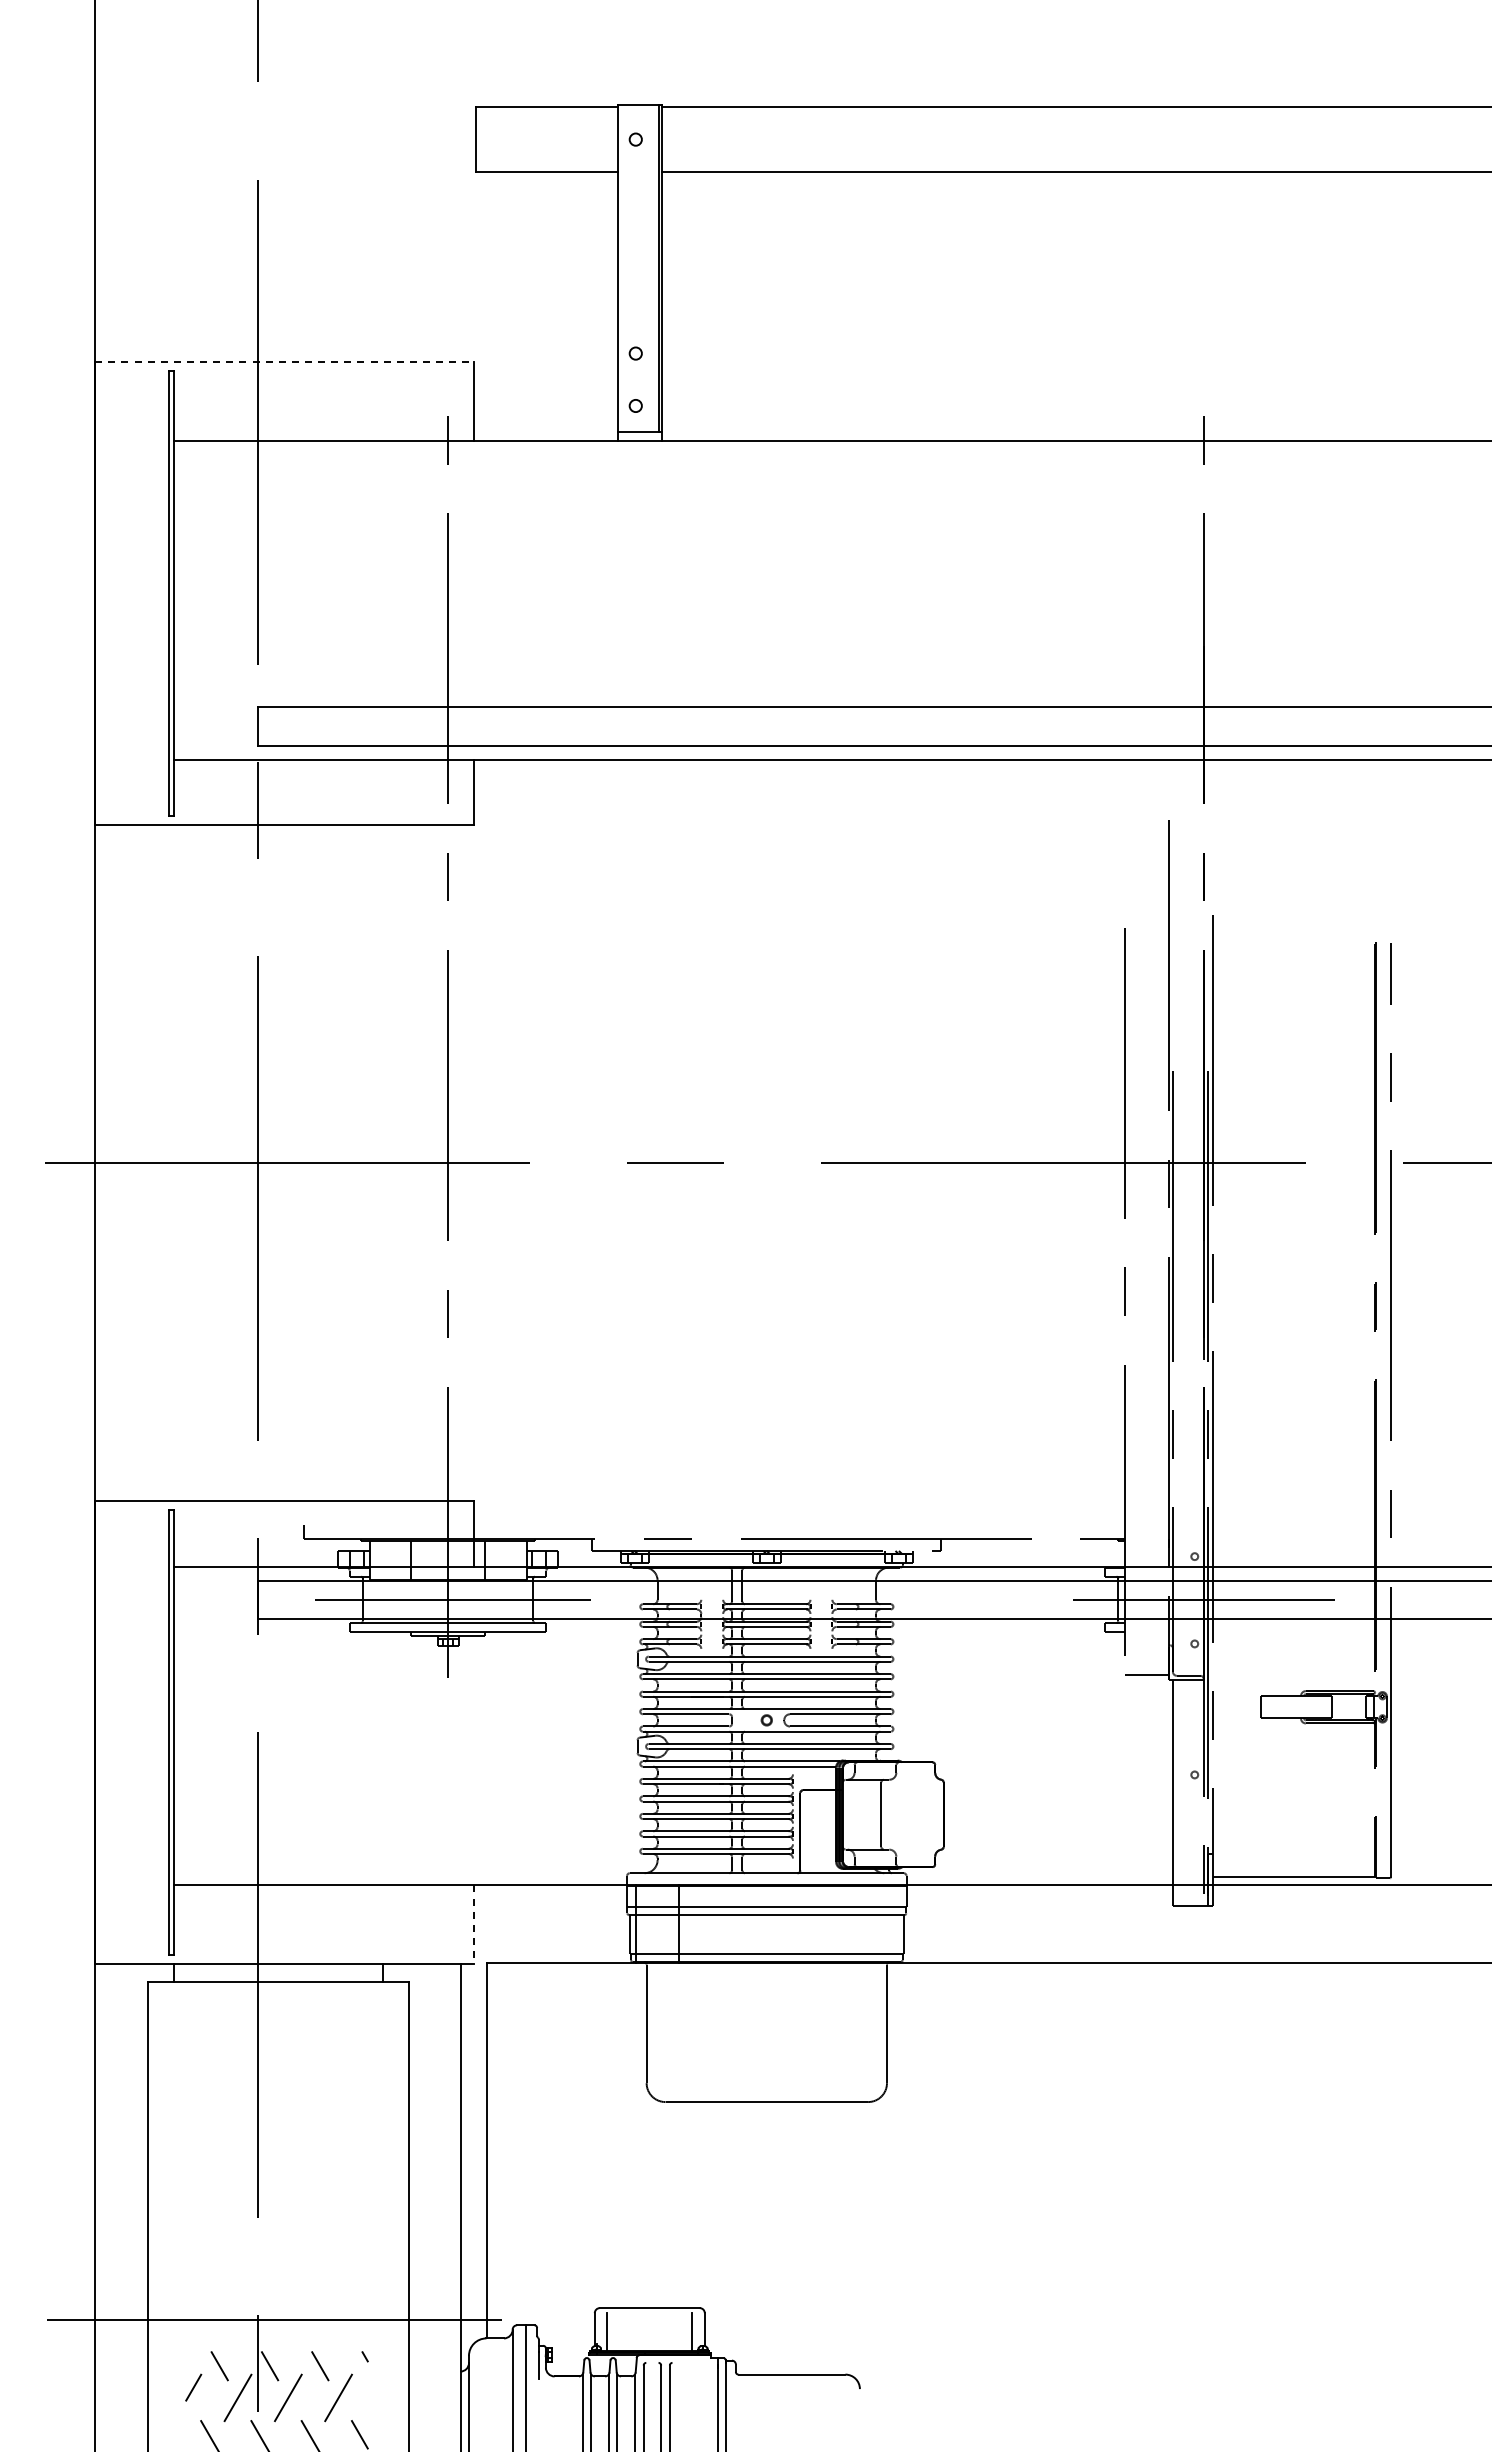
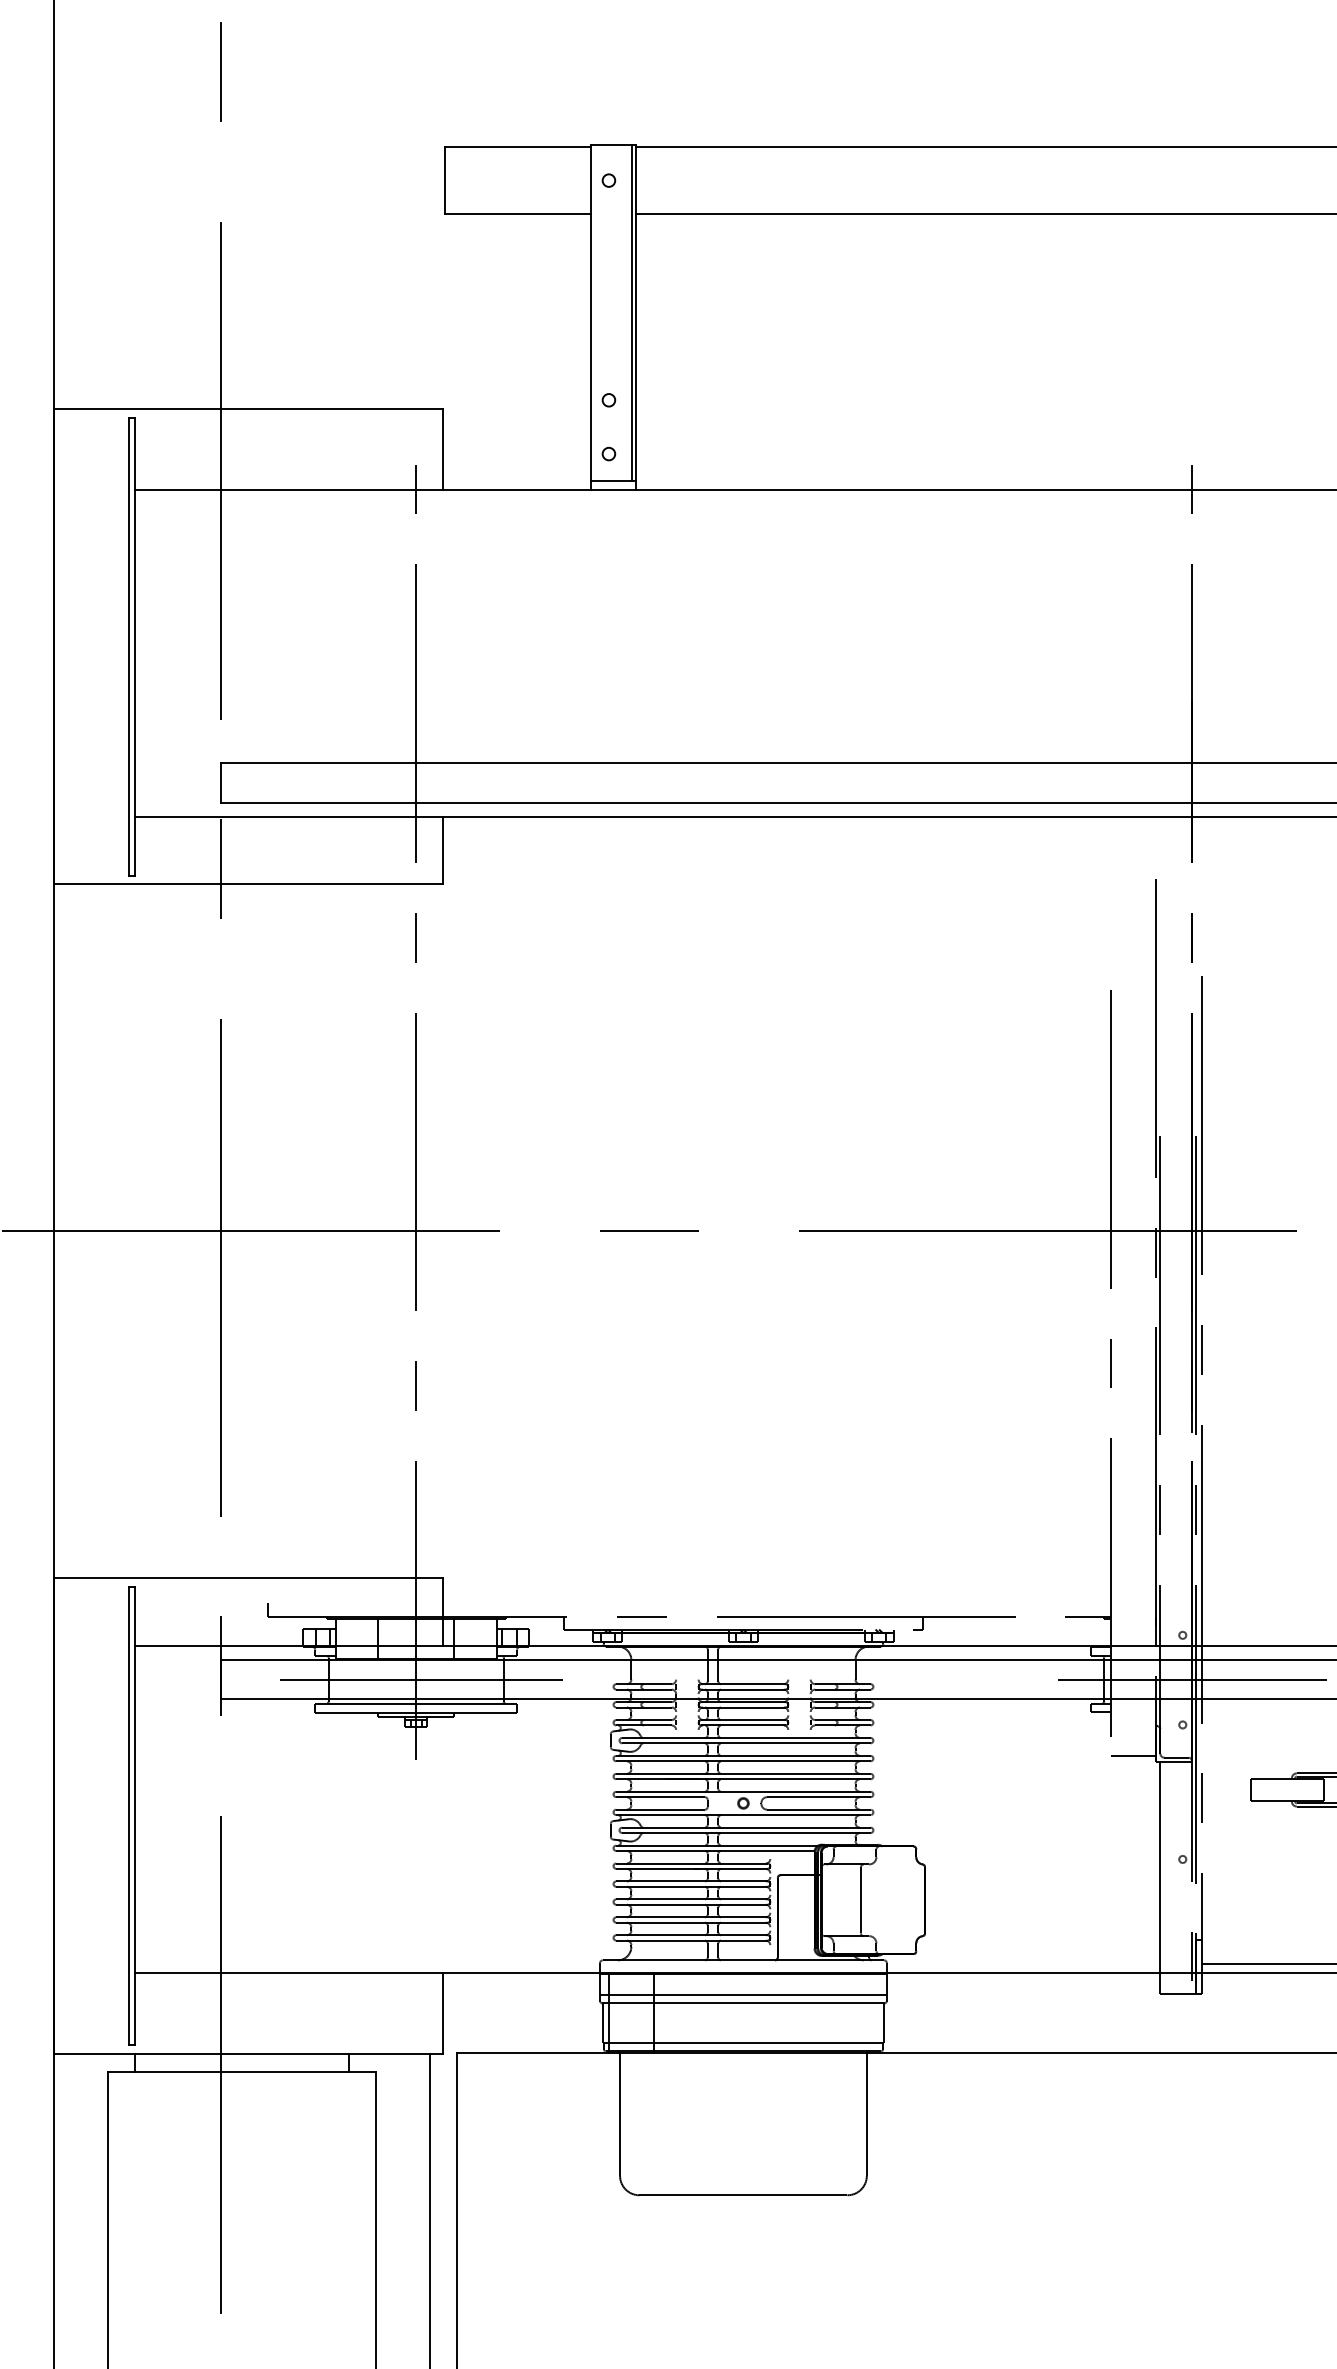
line: (284, 362) -> (248, 409), dashed -> solid
line: (474, 1925) -> (443, 2014), dashed -> solid

